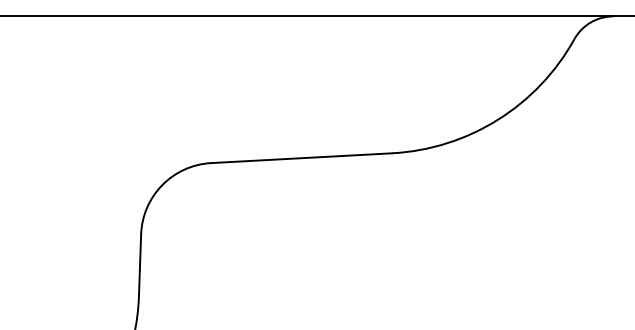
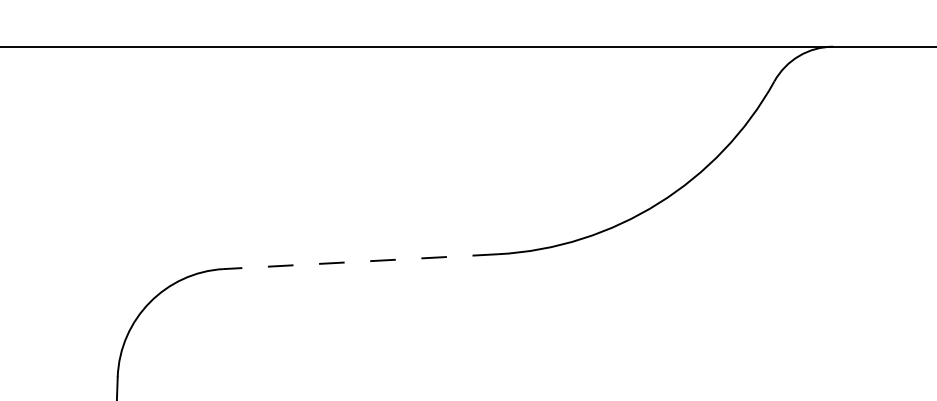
line: (301, 158) -> (360, 262), solid -> dashed

